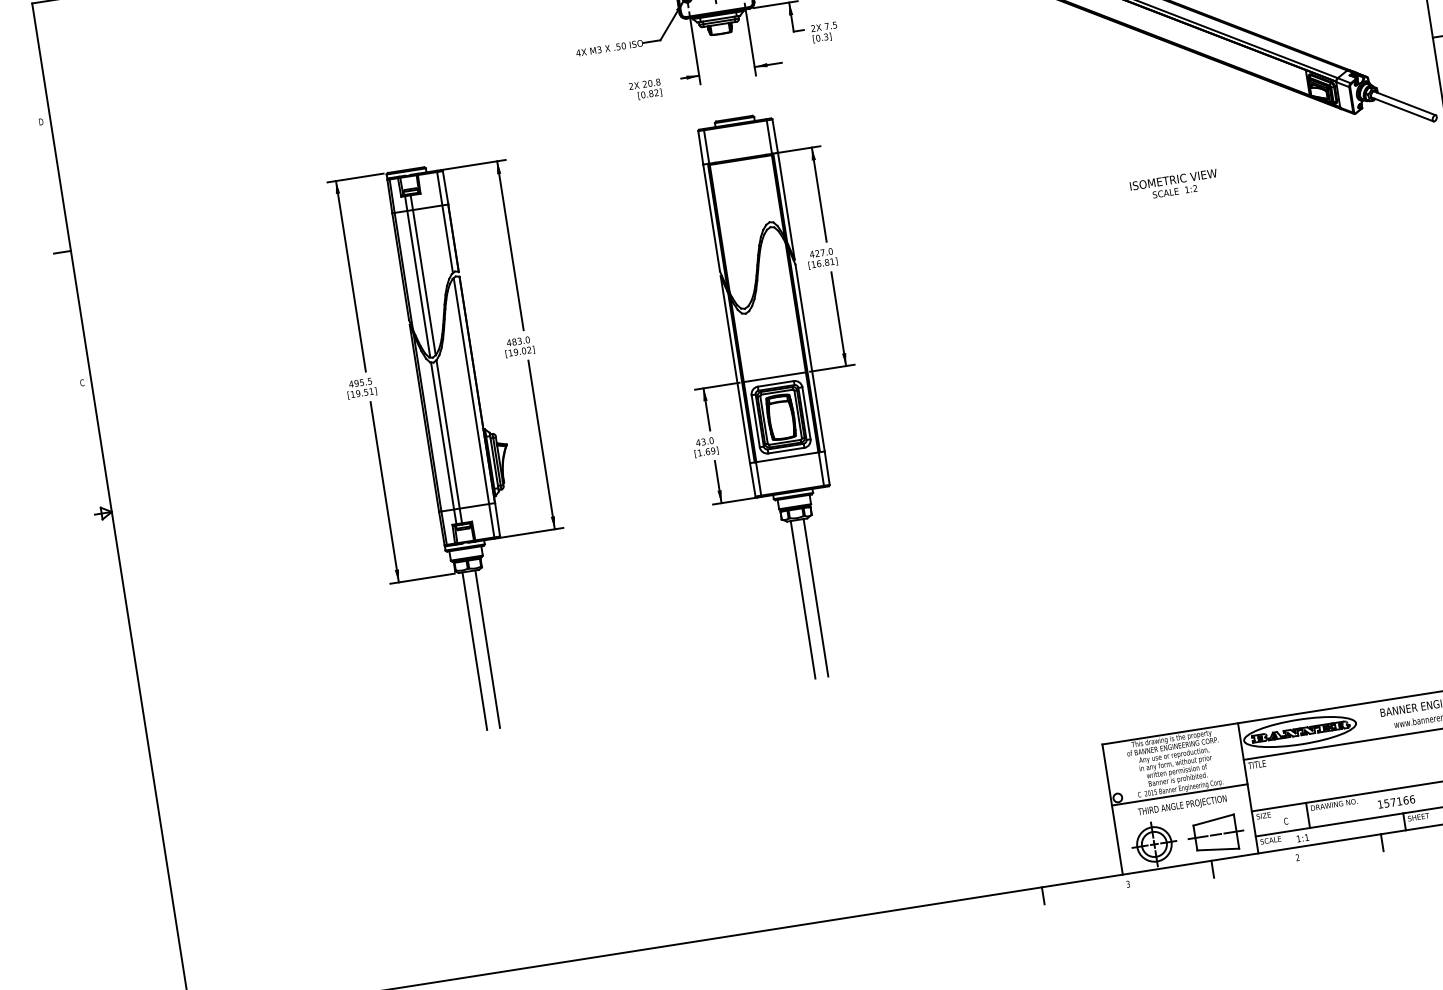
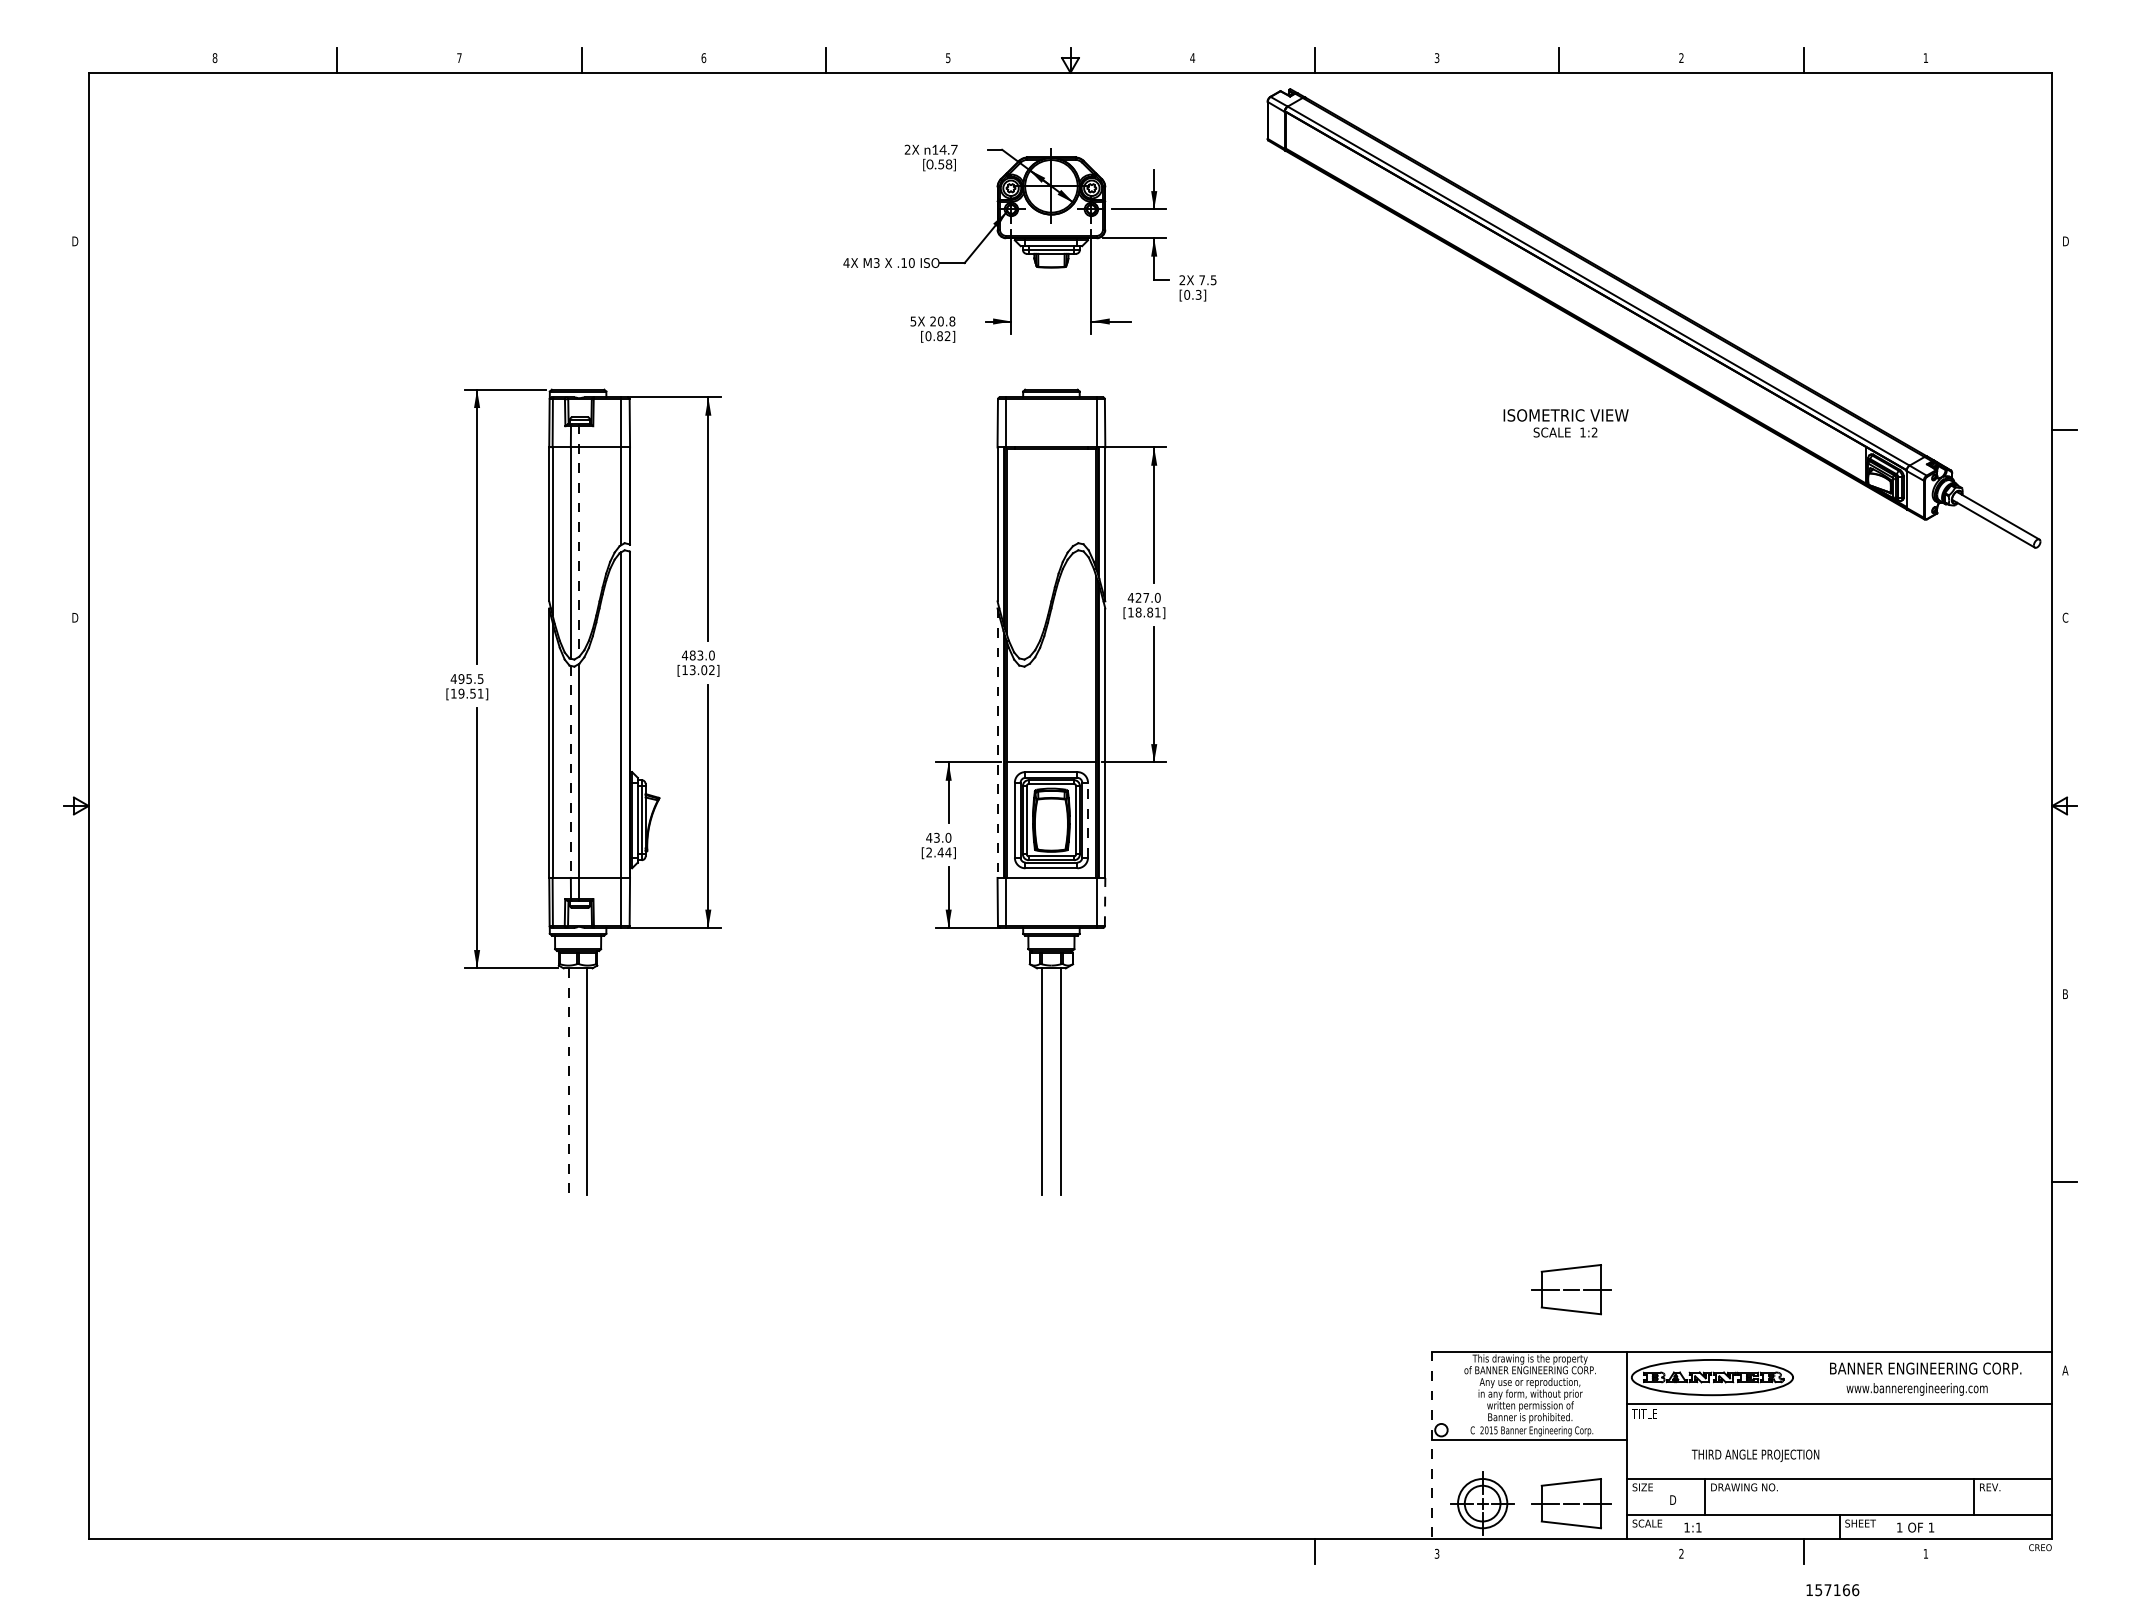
text: (618, 47) -> (903, 263), .50 -> .10
text: (631, 86) -> (913, 321), 2X -> 5X
text: (1174, 185) -> (1565, 423), moved
line: (62, 252) -> (76, 429), removed
text: (818, 263) -> (1138, 612), [16.81] -> [18.81]
line: (423, 275) -> (579, 541), solid -> dashed
text: (515, 351) -> (692, 669), [19.02] -> [13.02]
line: (735, 369) -> (997, 743), solid -> dashed
text: (82, 382) -> (75, 617), C -> D
line: (806, 413) -> (1088, 820), solid -> dashed
line: (442, 436) -> (570, 772), solid -> dashed
text: (706, 451) -> (938, 852), [1.69] -> [2.44]
line: (827, 467) -> (1105, 901), solid -> dashed
line: (474, 650) -> (568, 1081), solid -> dashed
part: (1192, 686) -> (1571, 1289), added
text: (1396, 802) -> (1832, 1590), moved
text: (1182, 805) -> (1755, 1455), moved
line: (1112, 809) -> (1431, 1445), solid -> dashed
text: (1286, 821) -> (1673, 1500), C -> D
line: (1212, 869) -> (1559, 1551), removed

